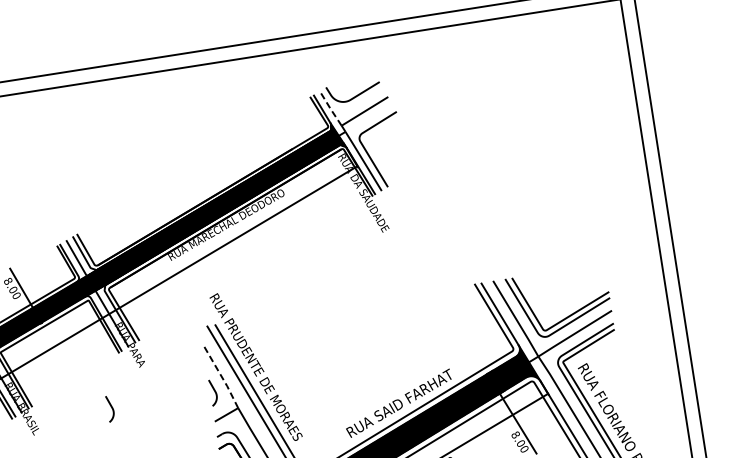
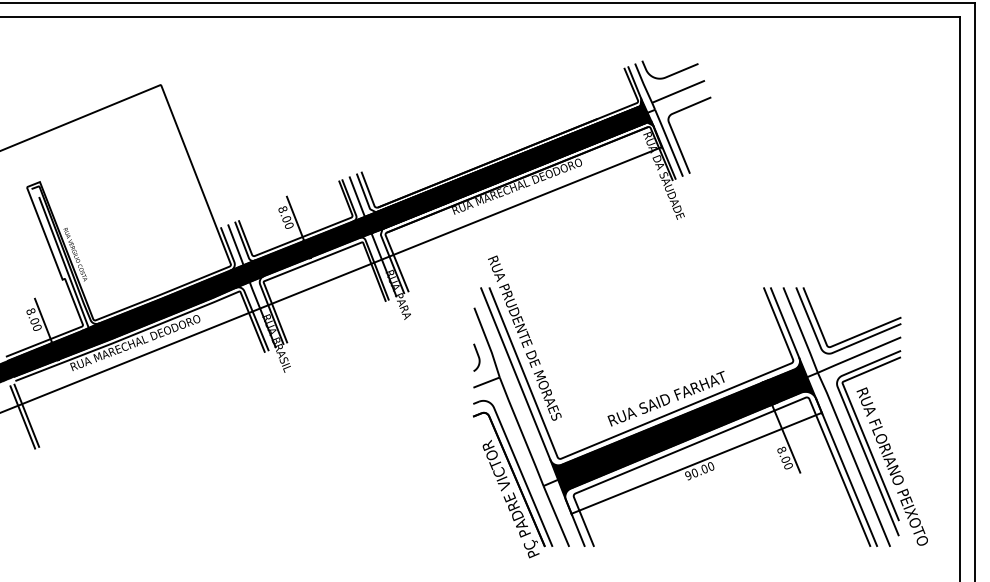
line: (330, 108) -> (643, 83), dashed -> solid
line: (221, 376) -> (487, 342), dashed -> solid
curve: (110, 407) -> (368, 356), removed

